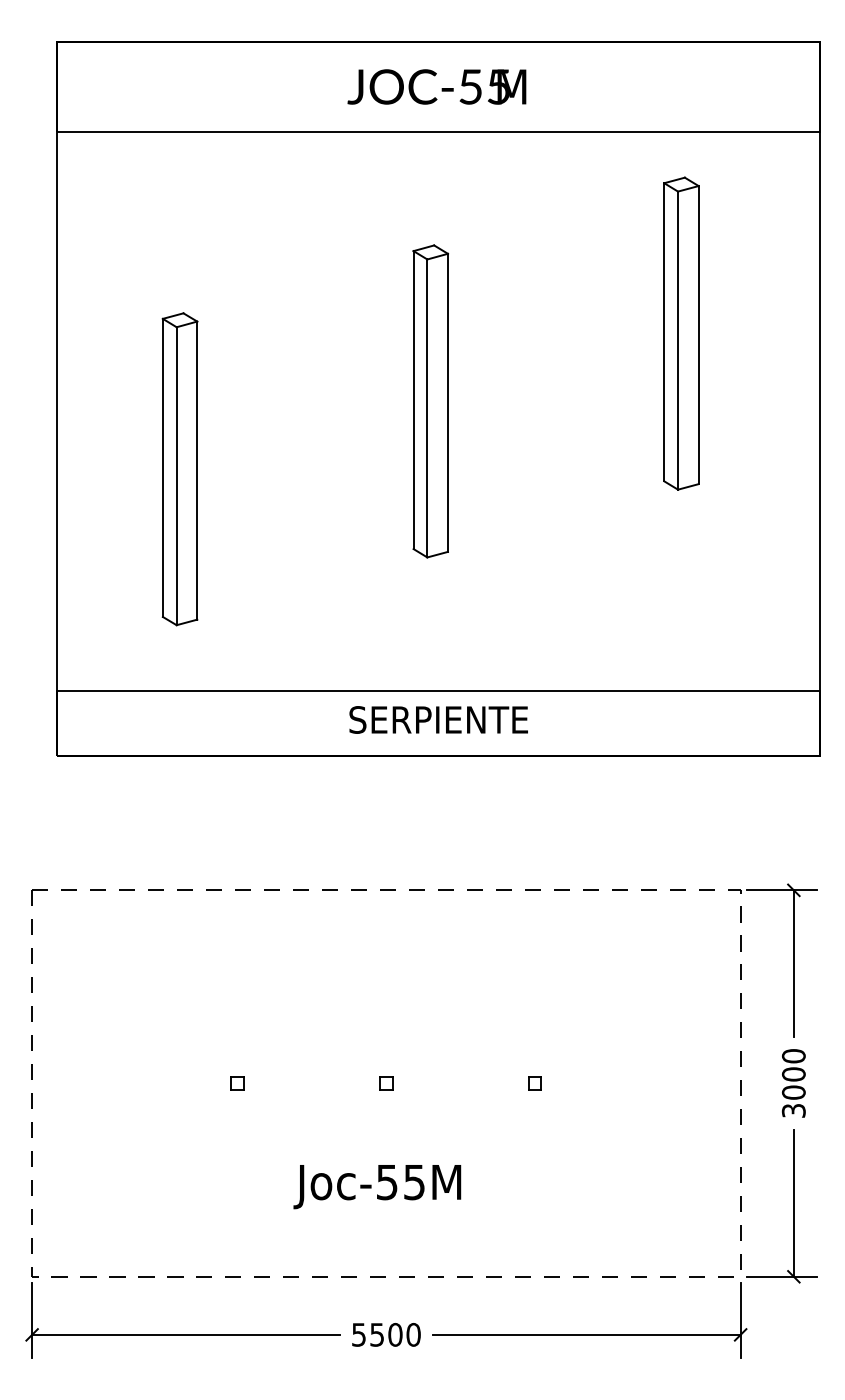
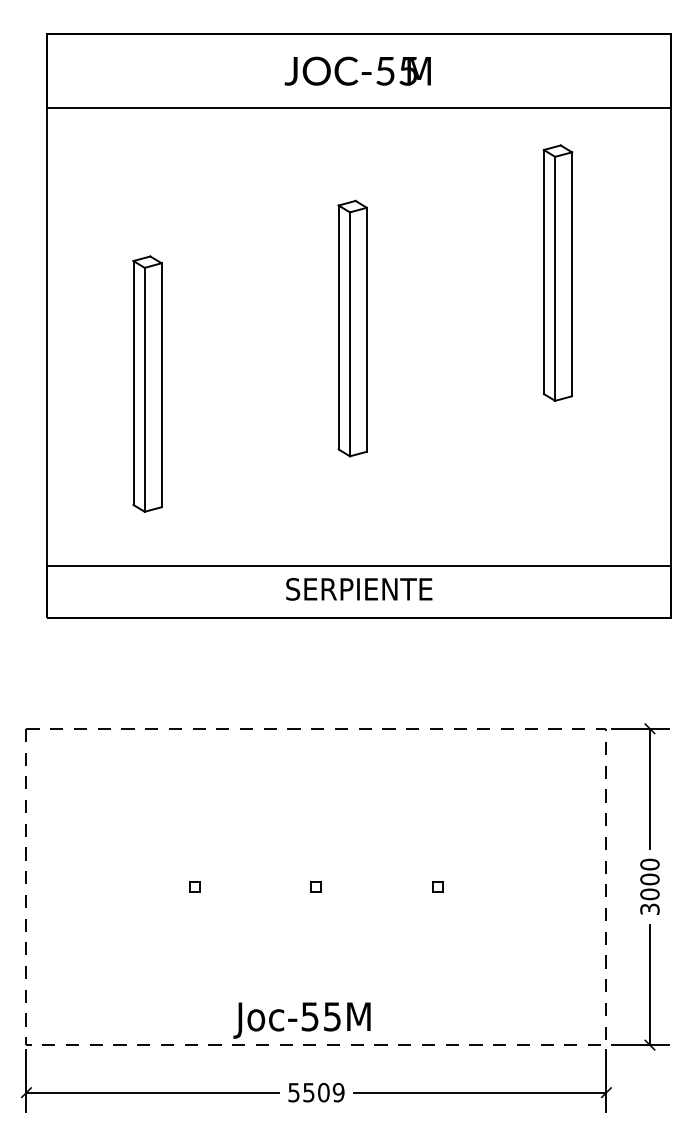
text: (376, 1186) -> (301, 1020), moved
text: (413, 1334) -> (338, 1092), 5500 -> 5509

